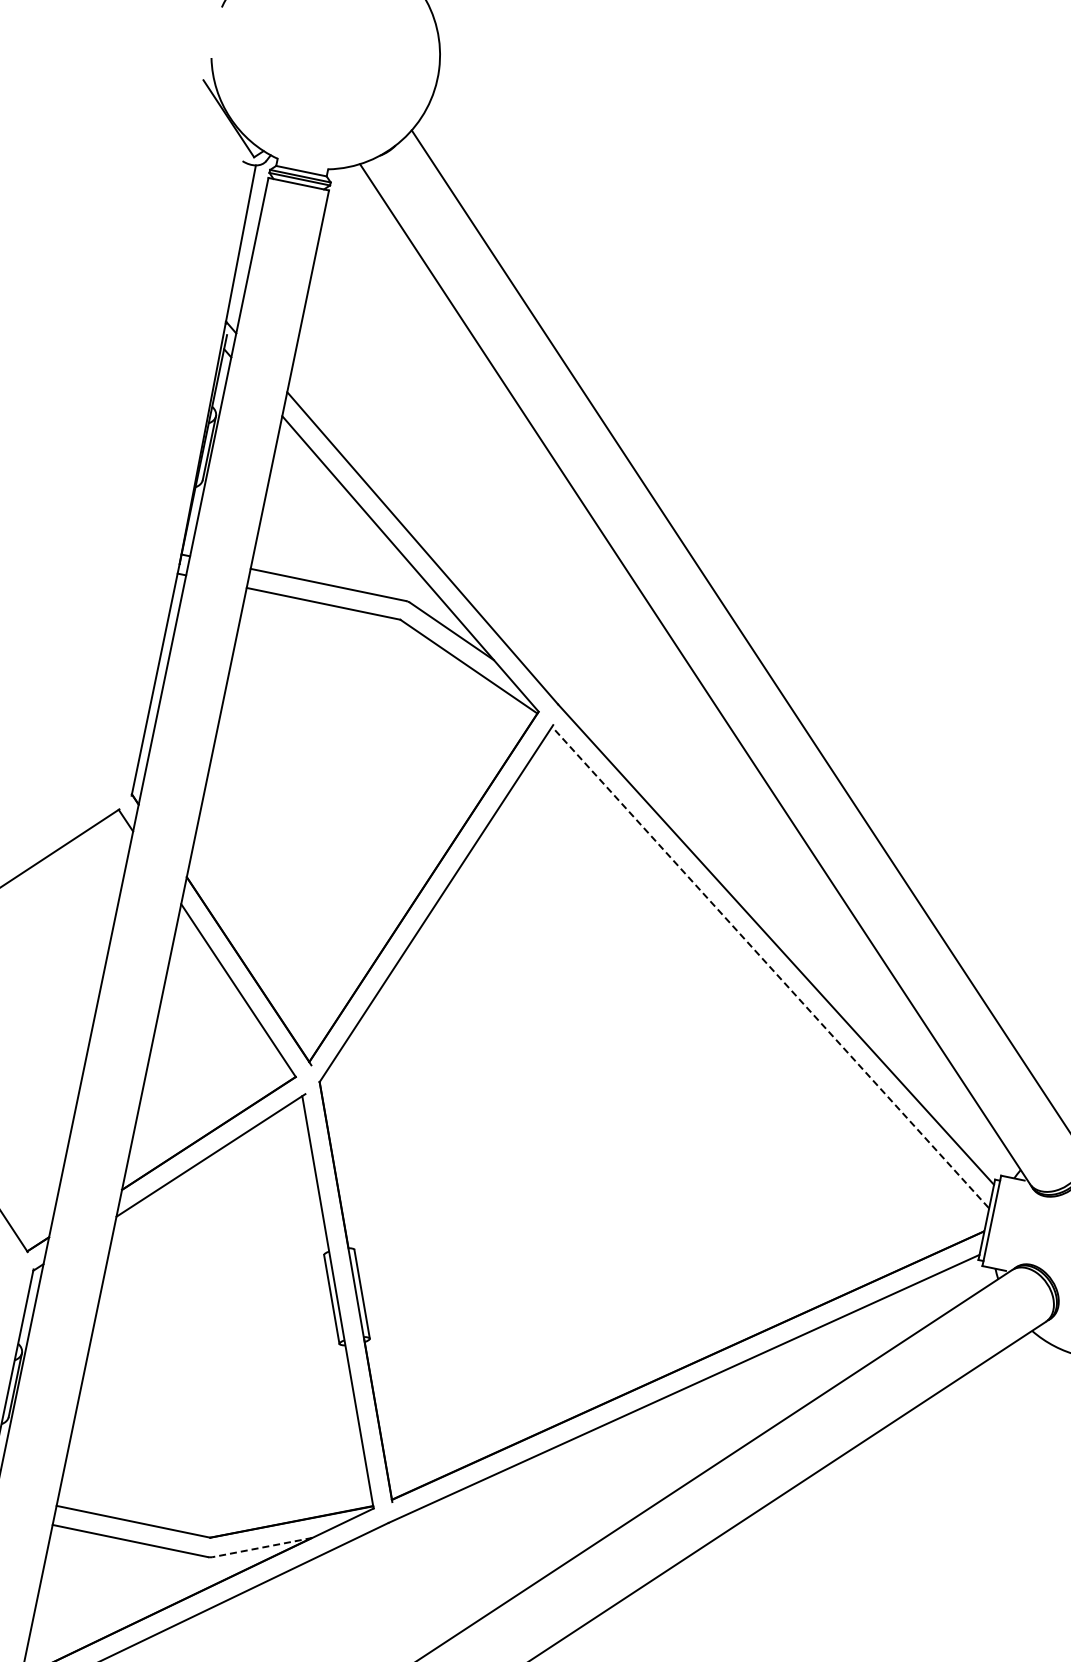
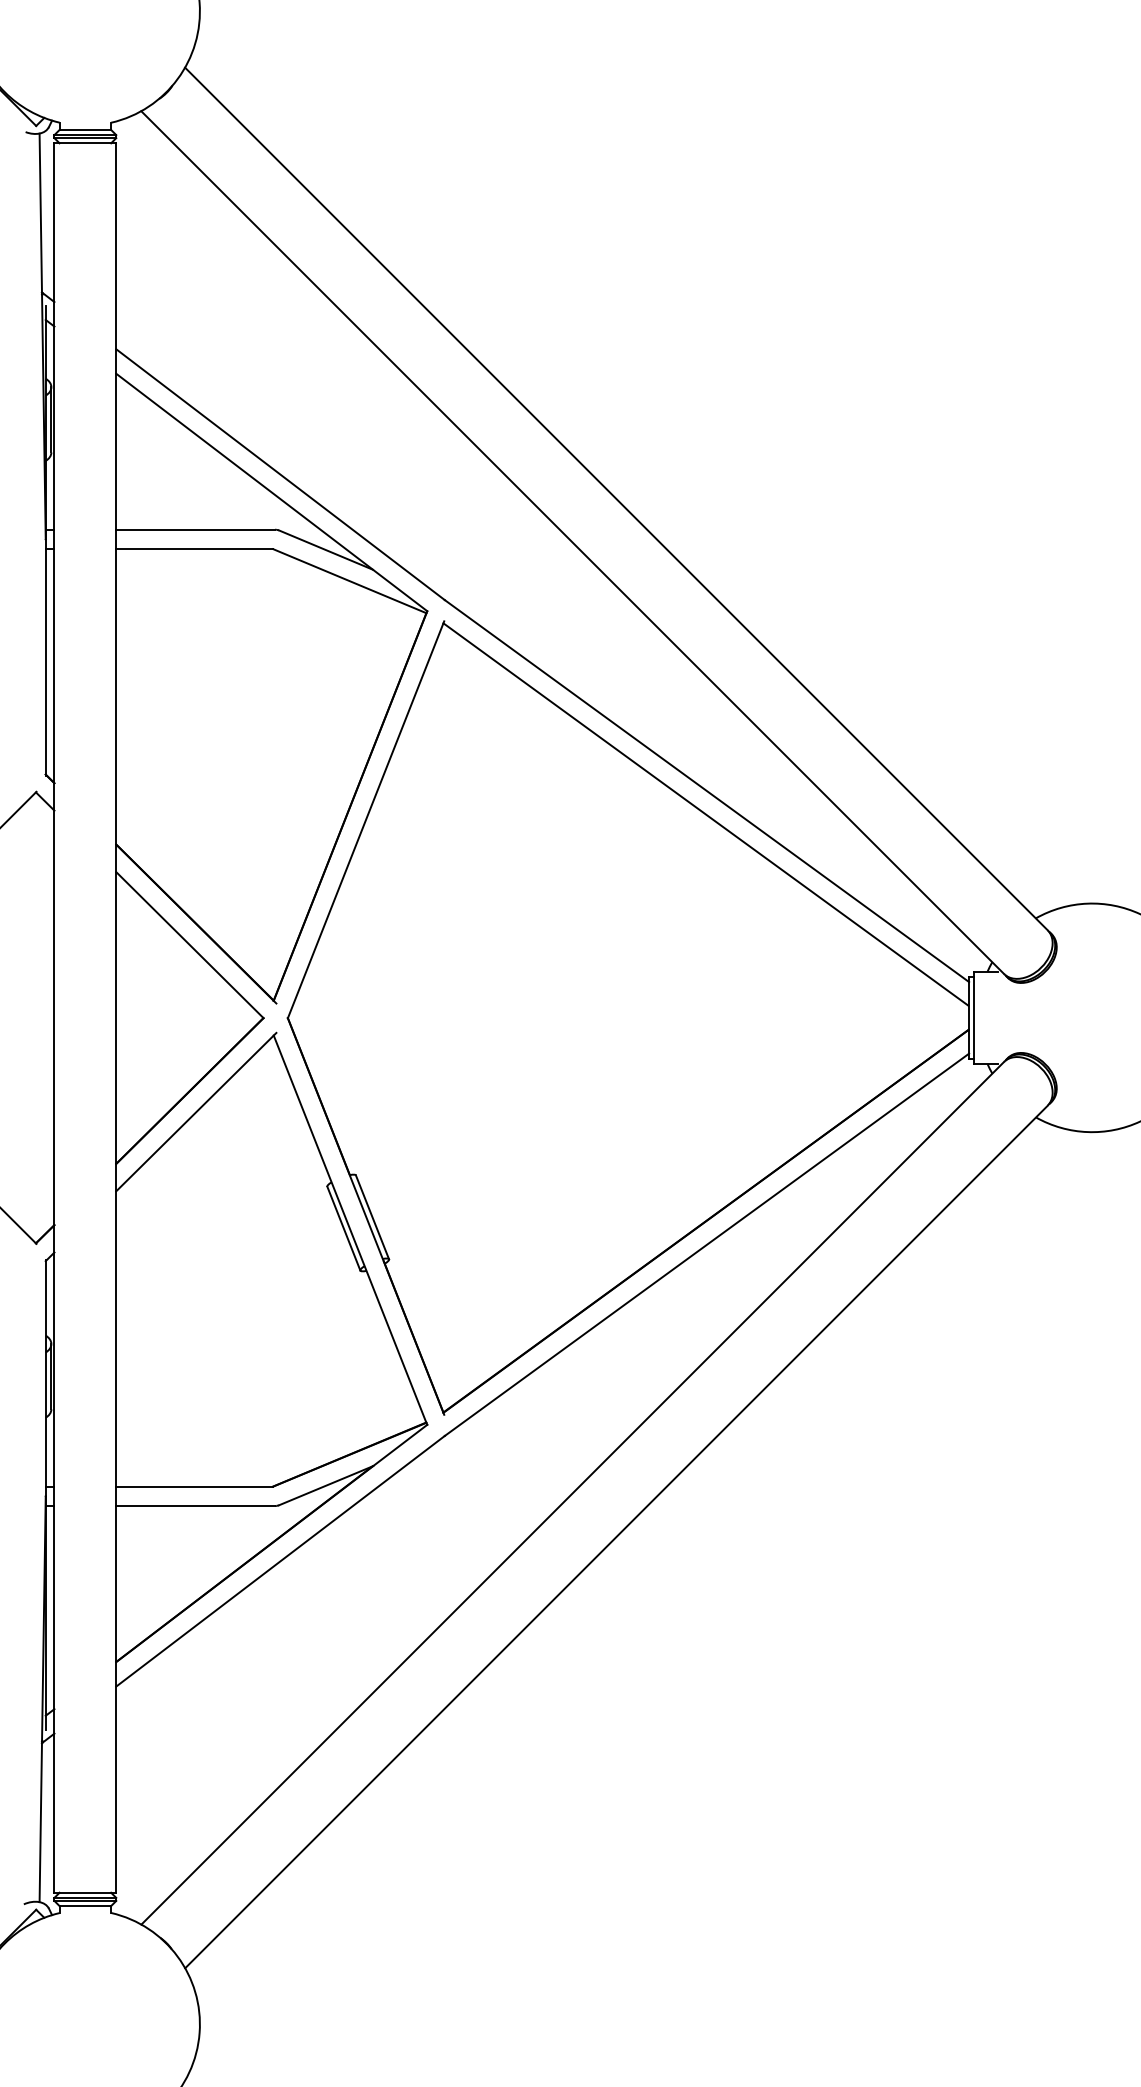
line: (769, 967) -> (705, 814), dashed -> solid
line: (261, 1547) -> (325, 1485), dashed -> solid

